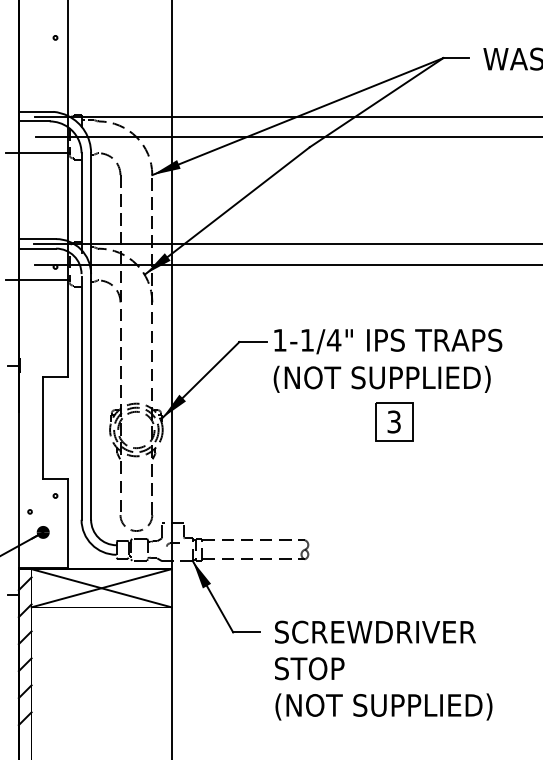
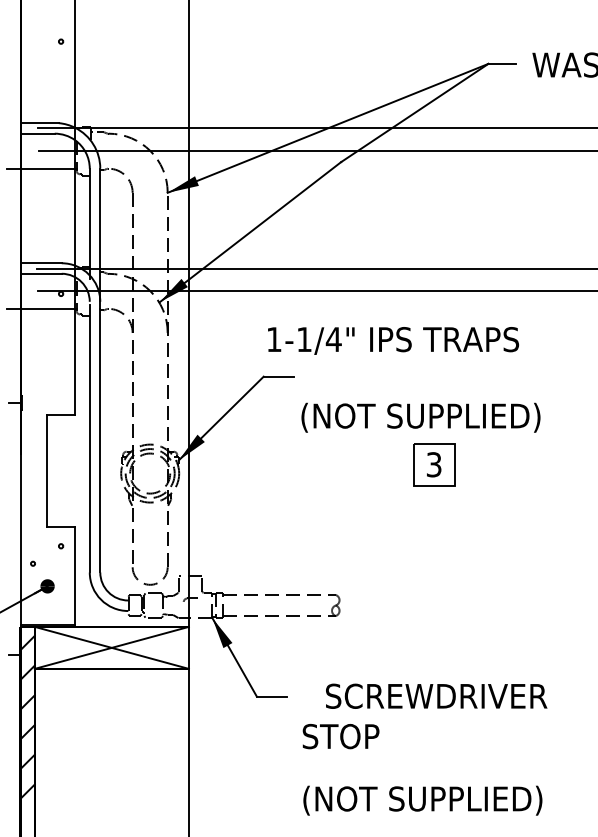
text: (388, 341) -> (393, 340), moved
text: (375, 631) -> (436, 695), moved
text: (383, 706) -> (422, 800), moved

